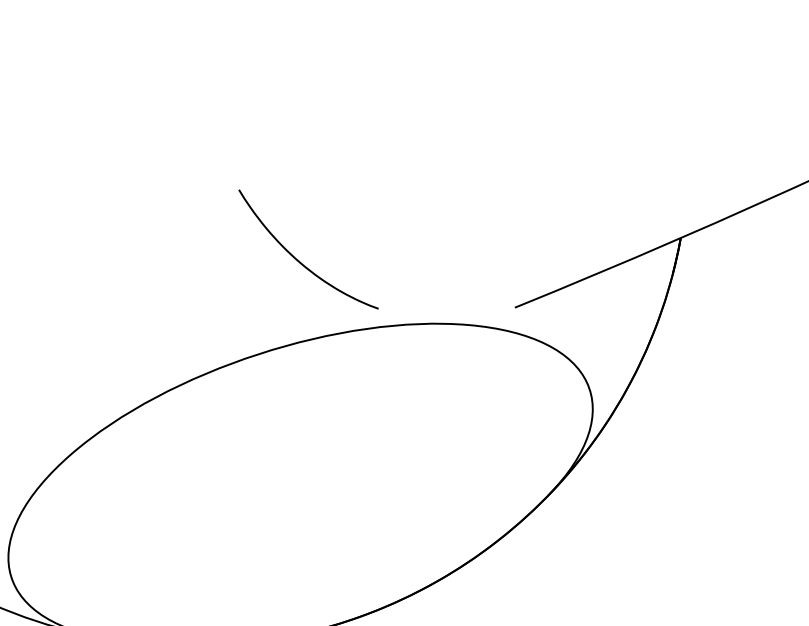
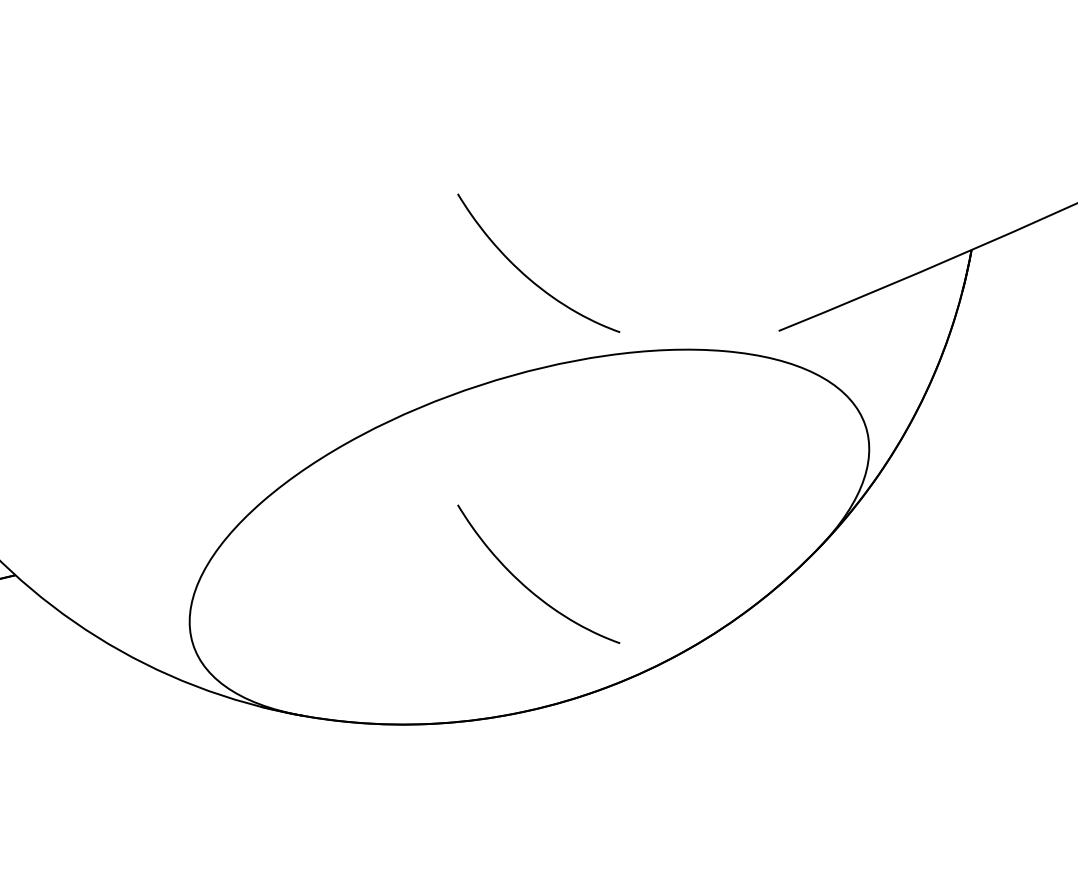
curve: (300, 529) -> (529, 588), added

